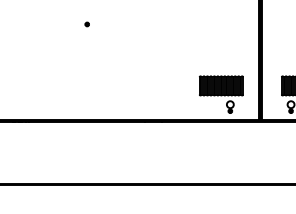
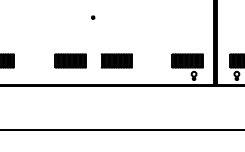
part: (55, 85) -> (70, 60), added
part: (120, 85) -> (116, 60), added

